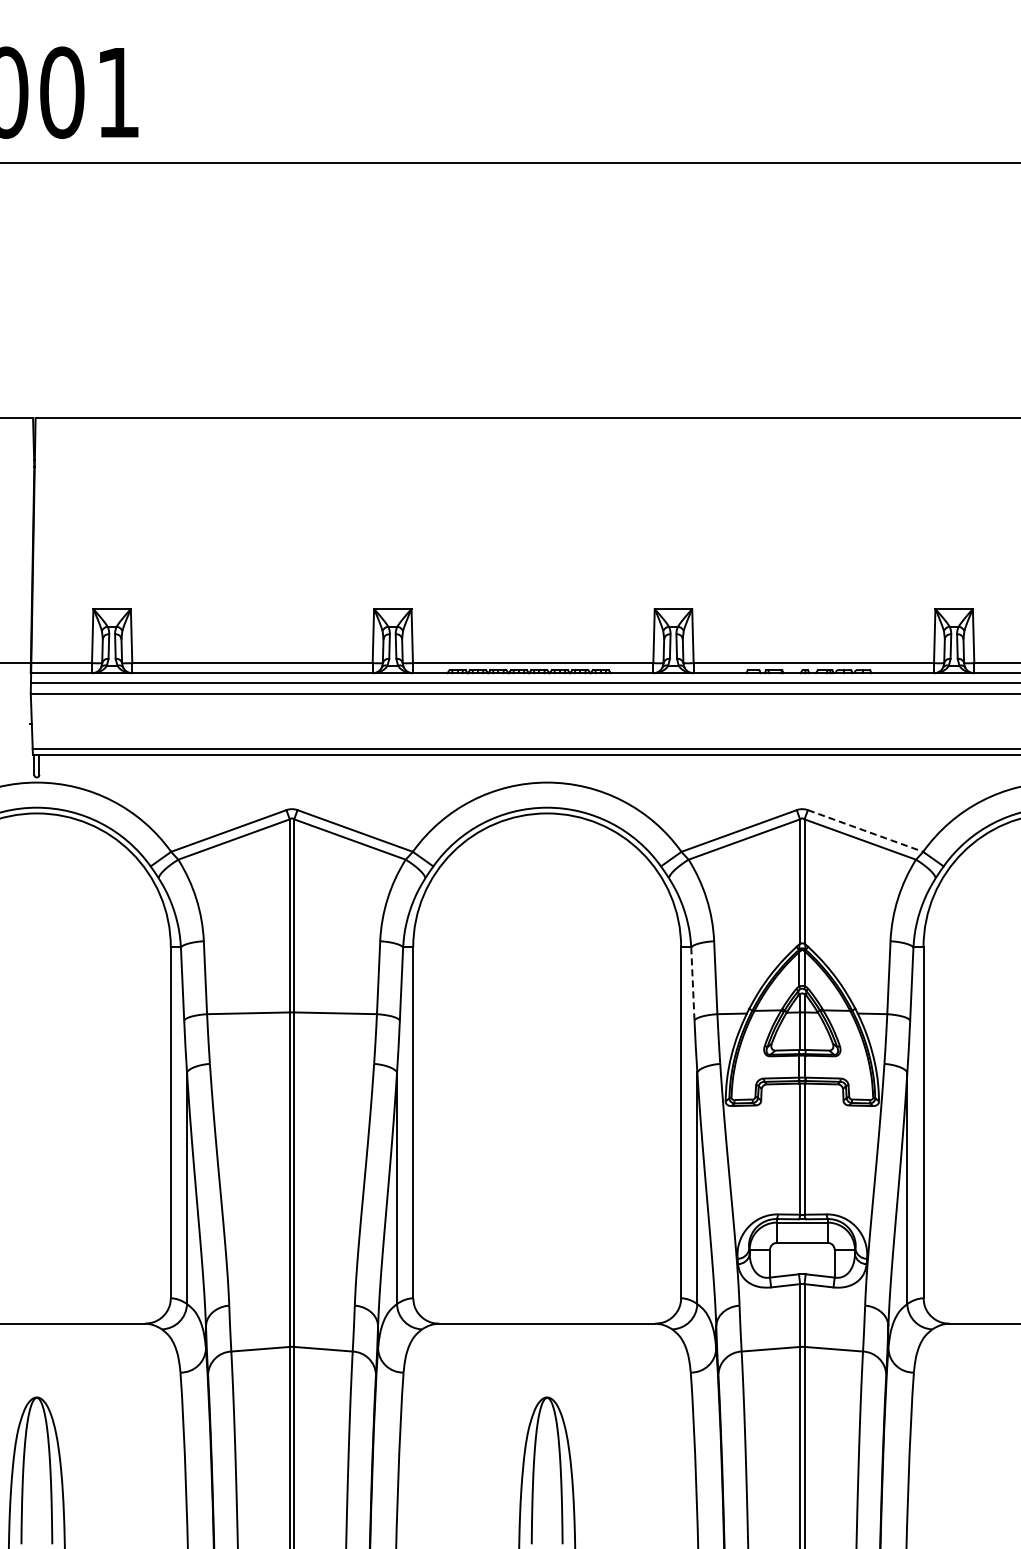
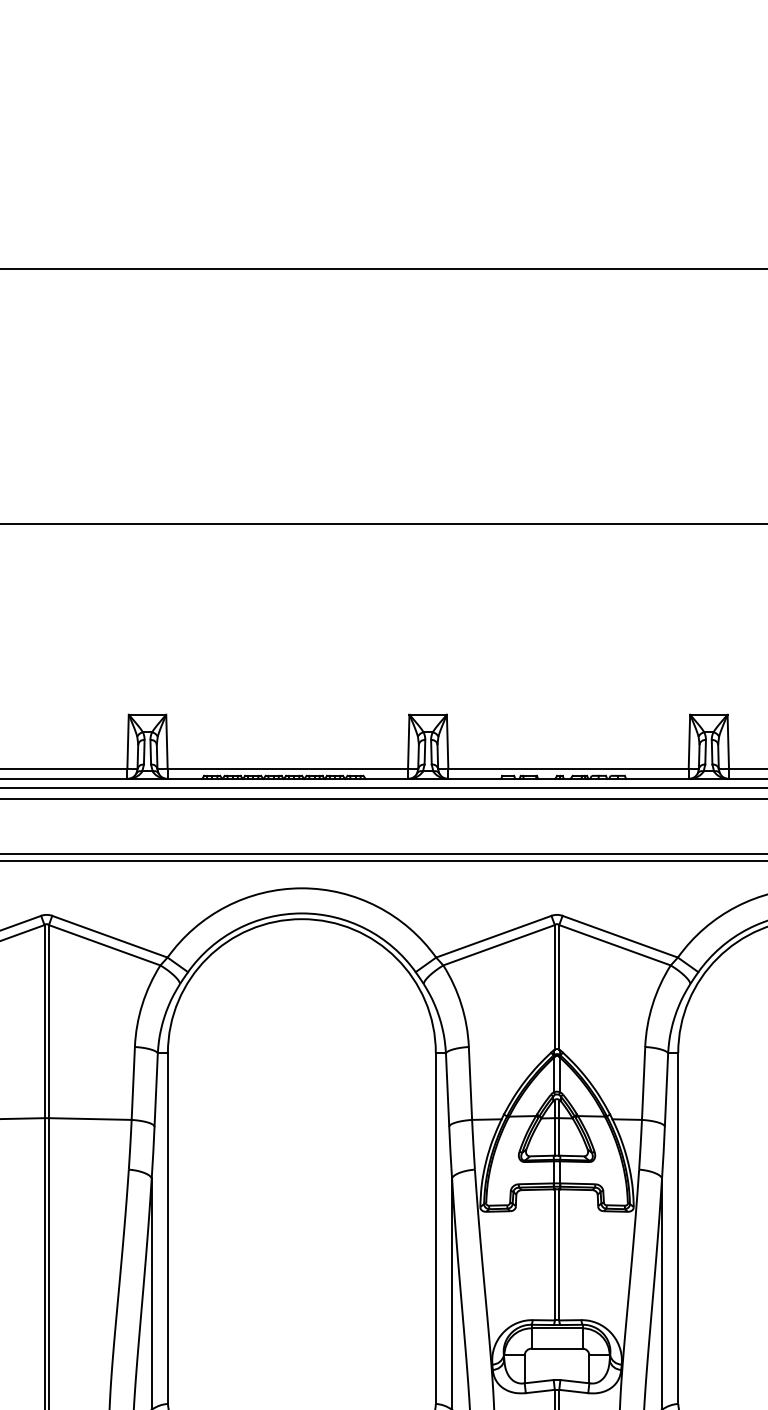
line: (866, 831) -> (621, 937), dashed -> solid
line: (692, 983) -> (447, 1089), dashed -> solid

